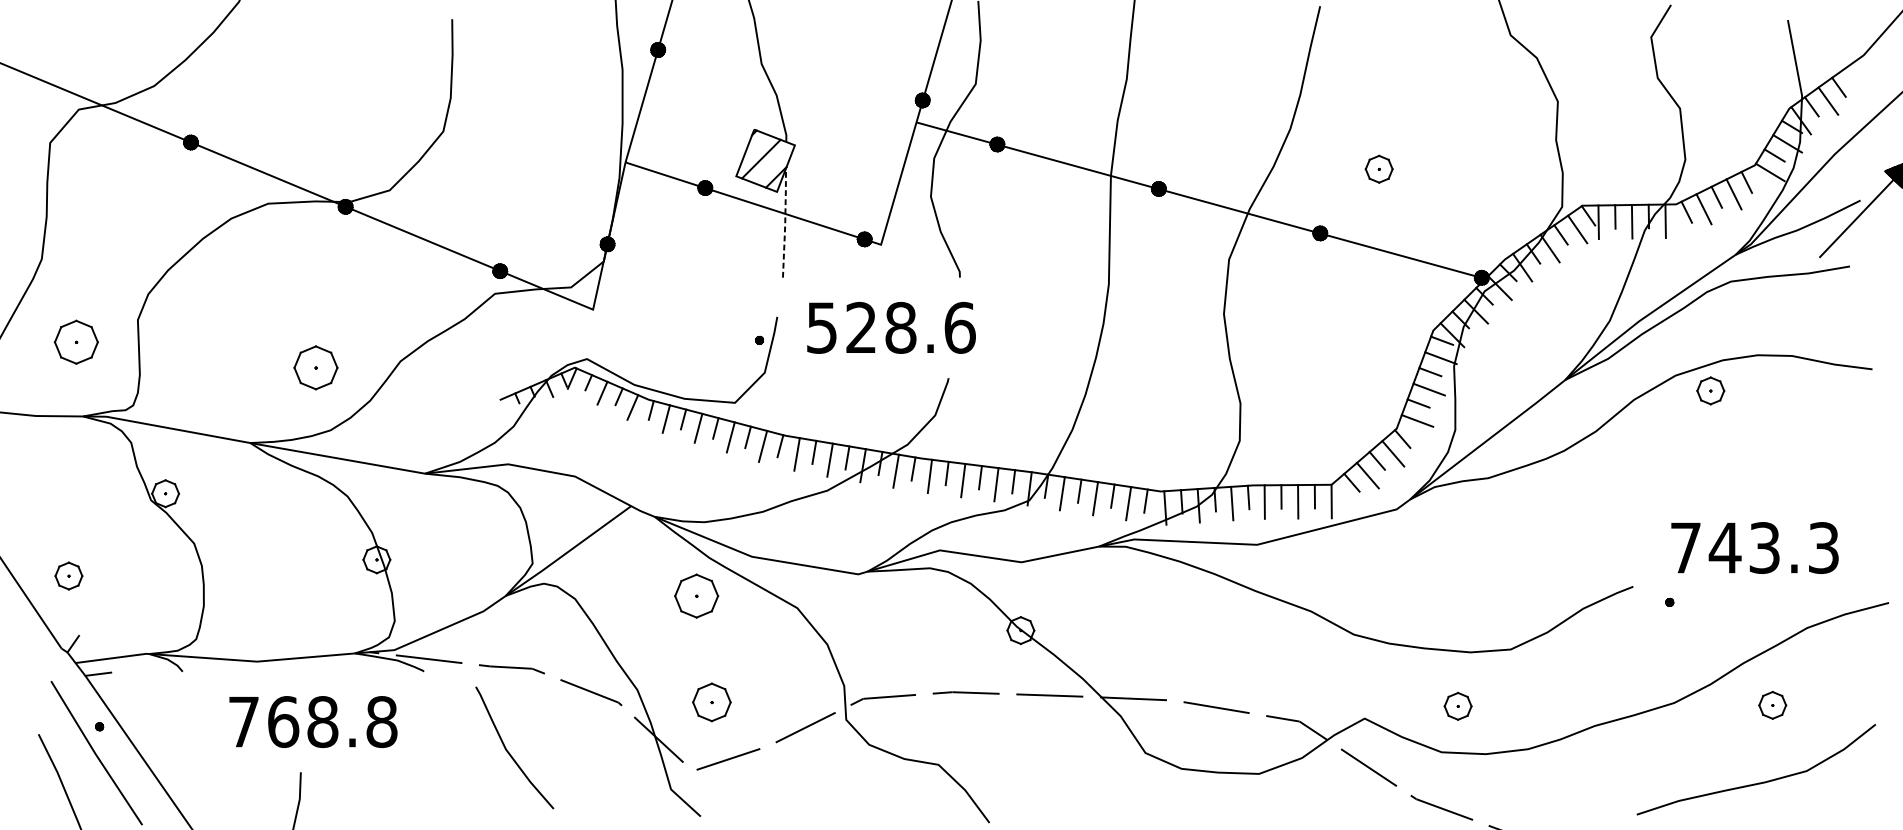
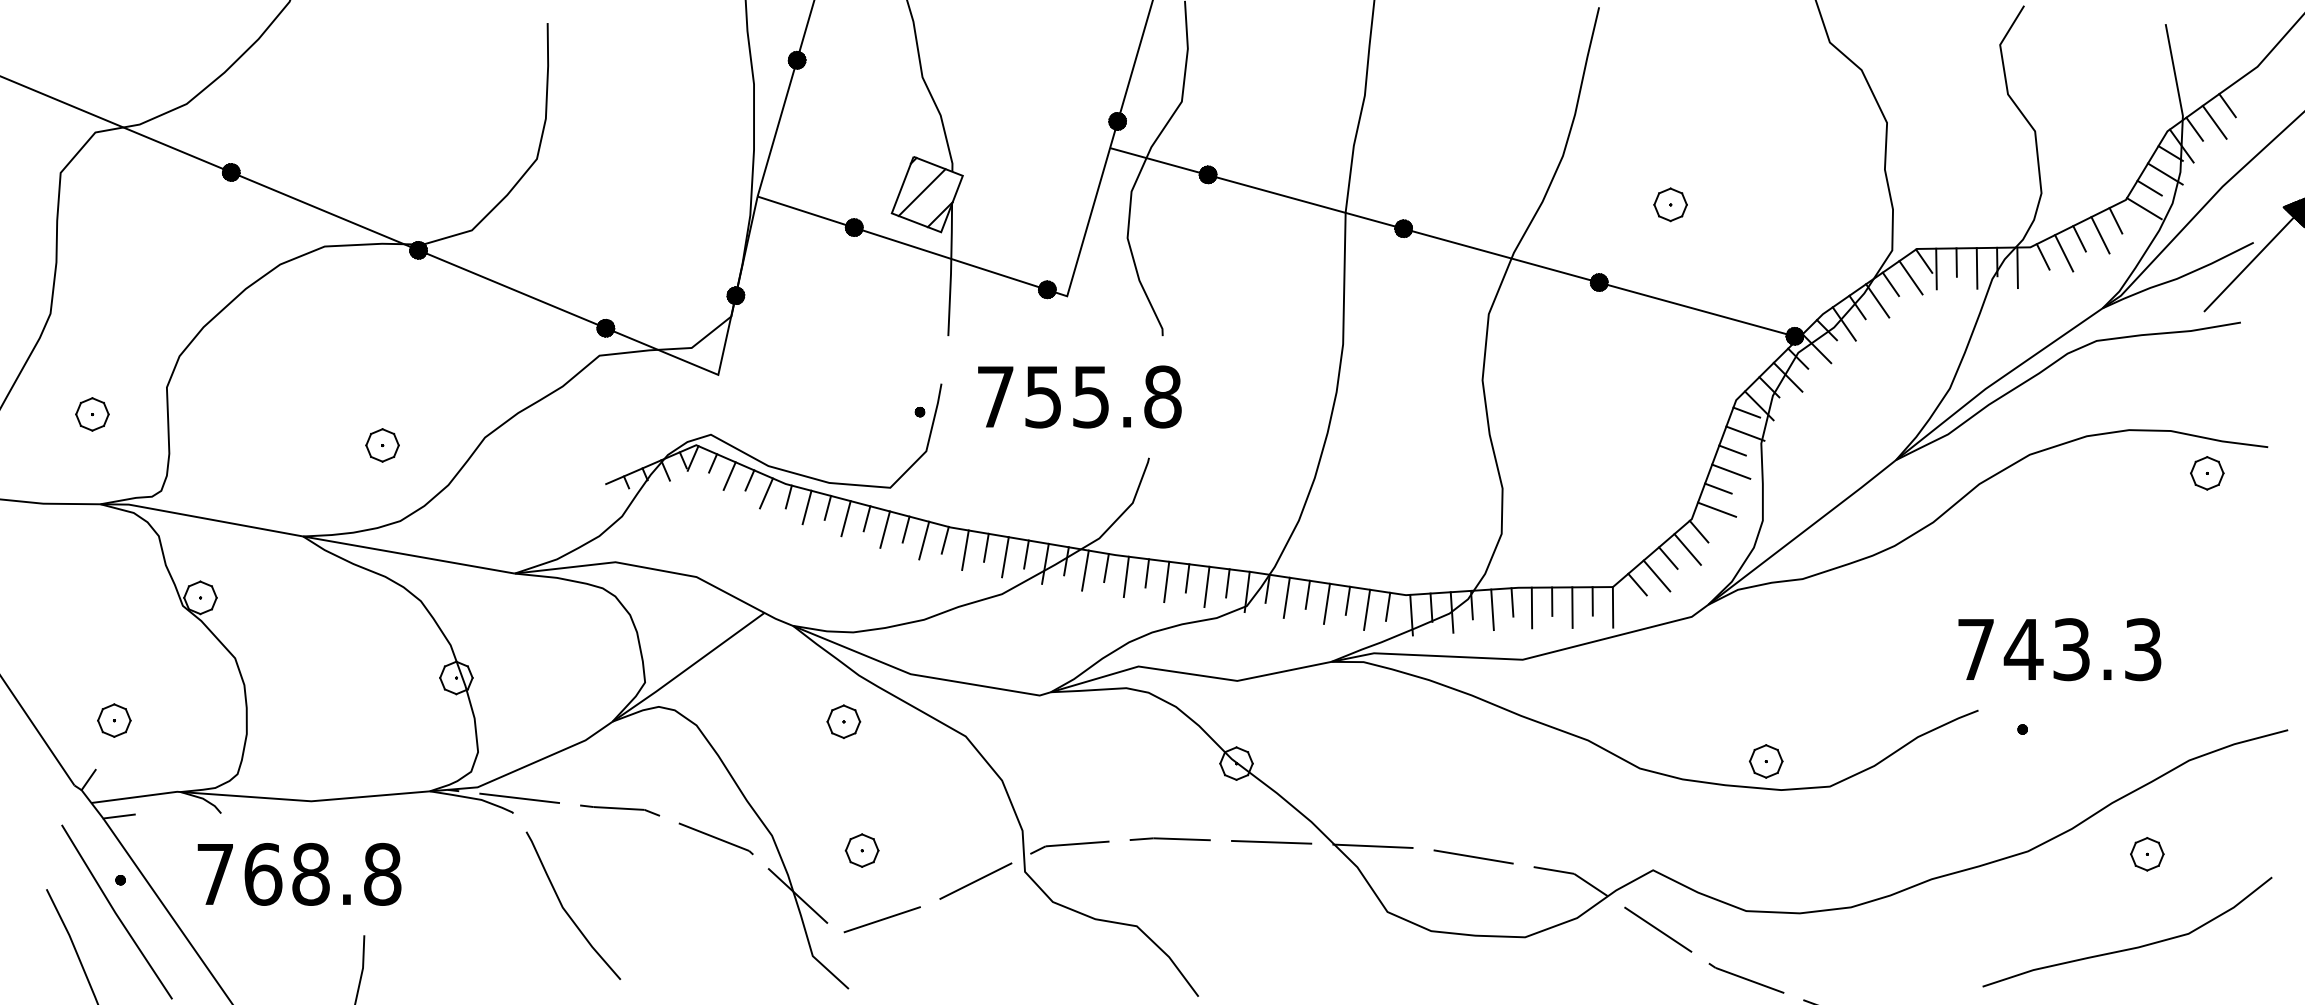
line: (785, 223) -> (951, 270), dashed -> solid
text: (891, 327) -> (1079, 396), 528.6 -> 755.8
part: (76, 342) -> (92, 414), size x0.62
part: (315, 367) -> (382, 445), size x0.62
part: (1710, 391) -> (2207, 473), moved
text: (1754, 547) -> (2059, 649), moved
part: (69, 575) -> (114, 720), moved
part: (696, 595) -> (843, 721), size x0.62
part: (711, 702) -> (861, 850), size x0.71
part: (1457, 706) -> (1765, 761), moved
text: (313, 722) -> (299, 874), moved
curve: (509, 751) -> (566, 910), moved

